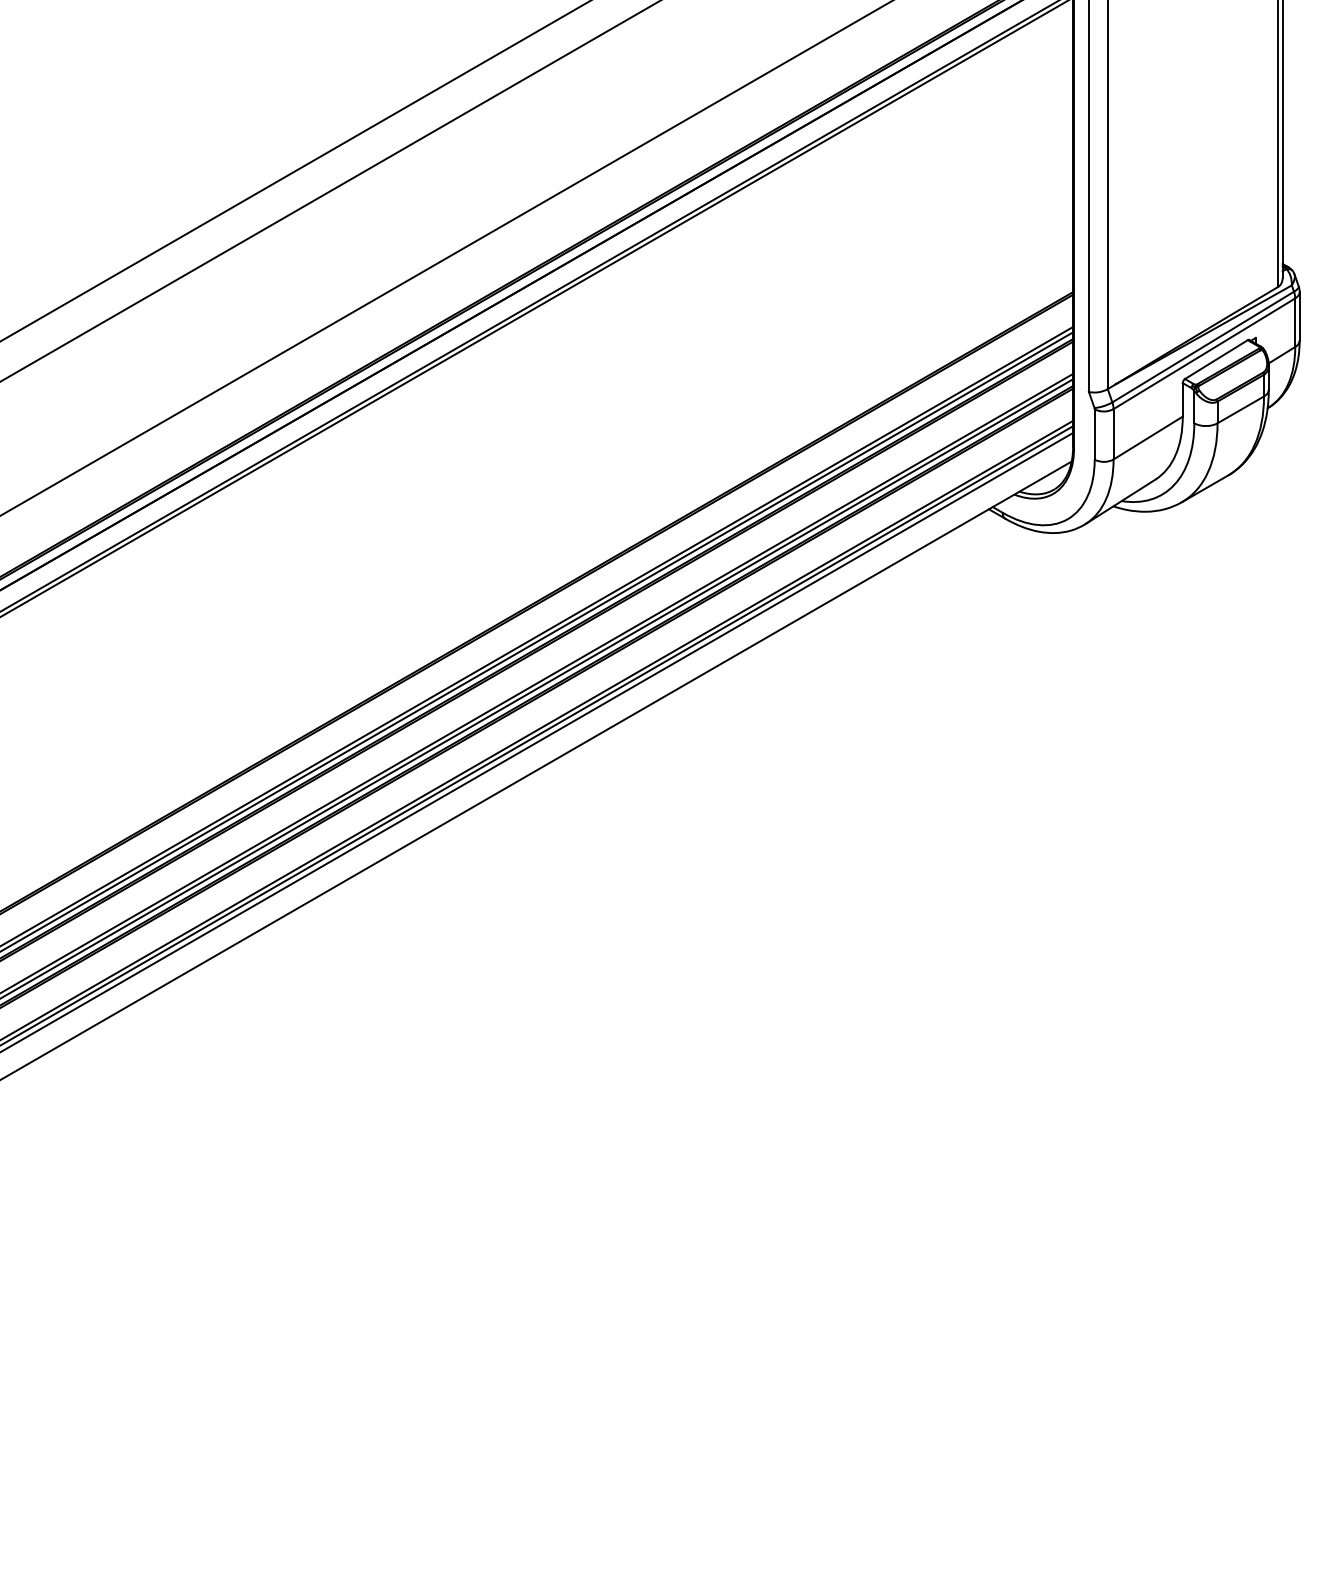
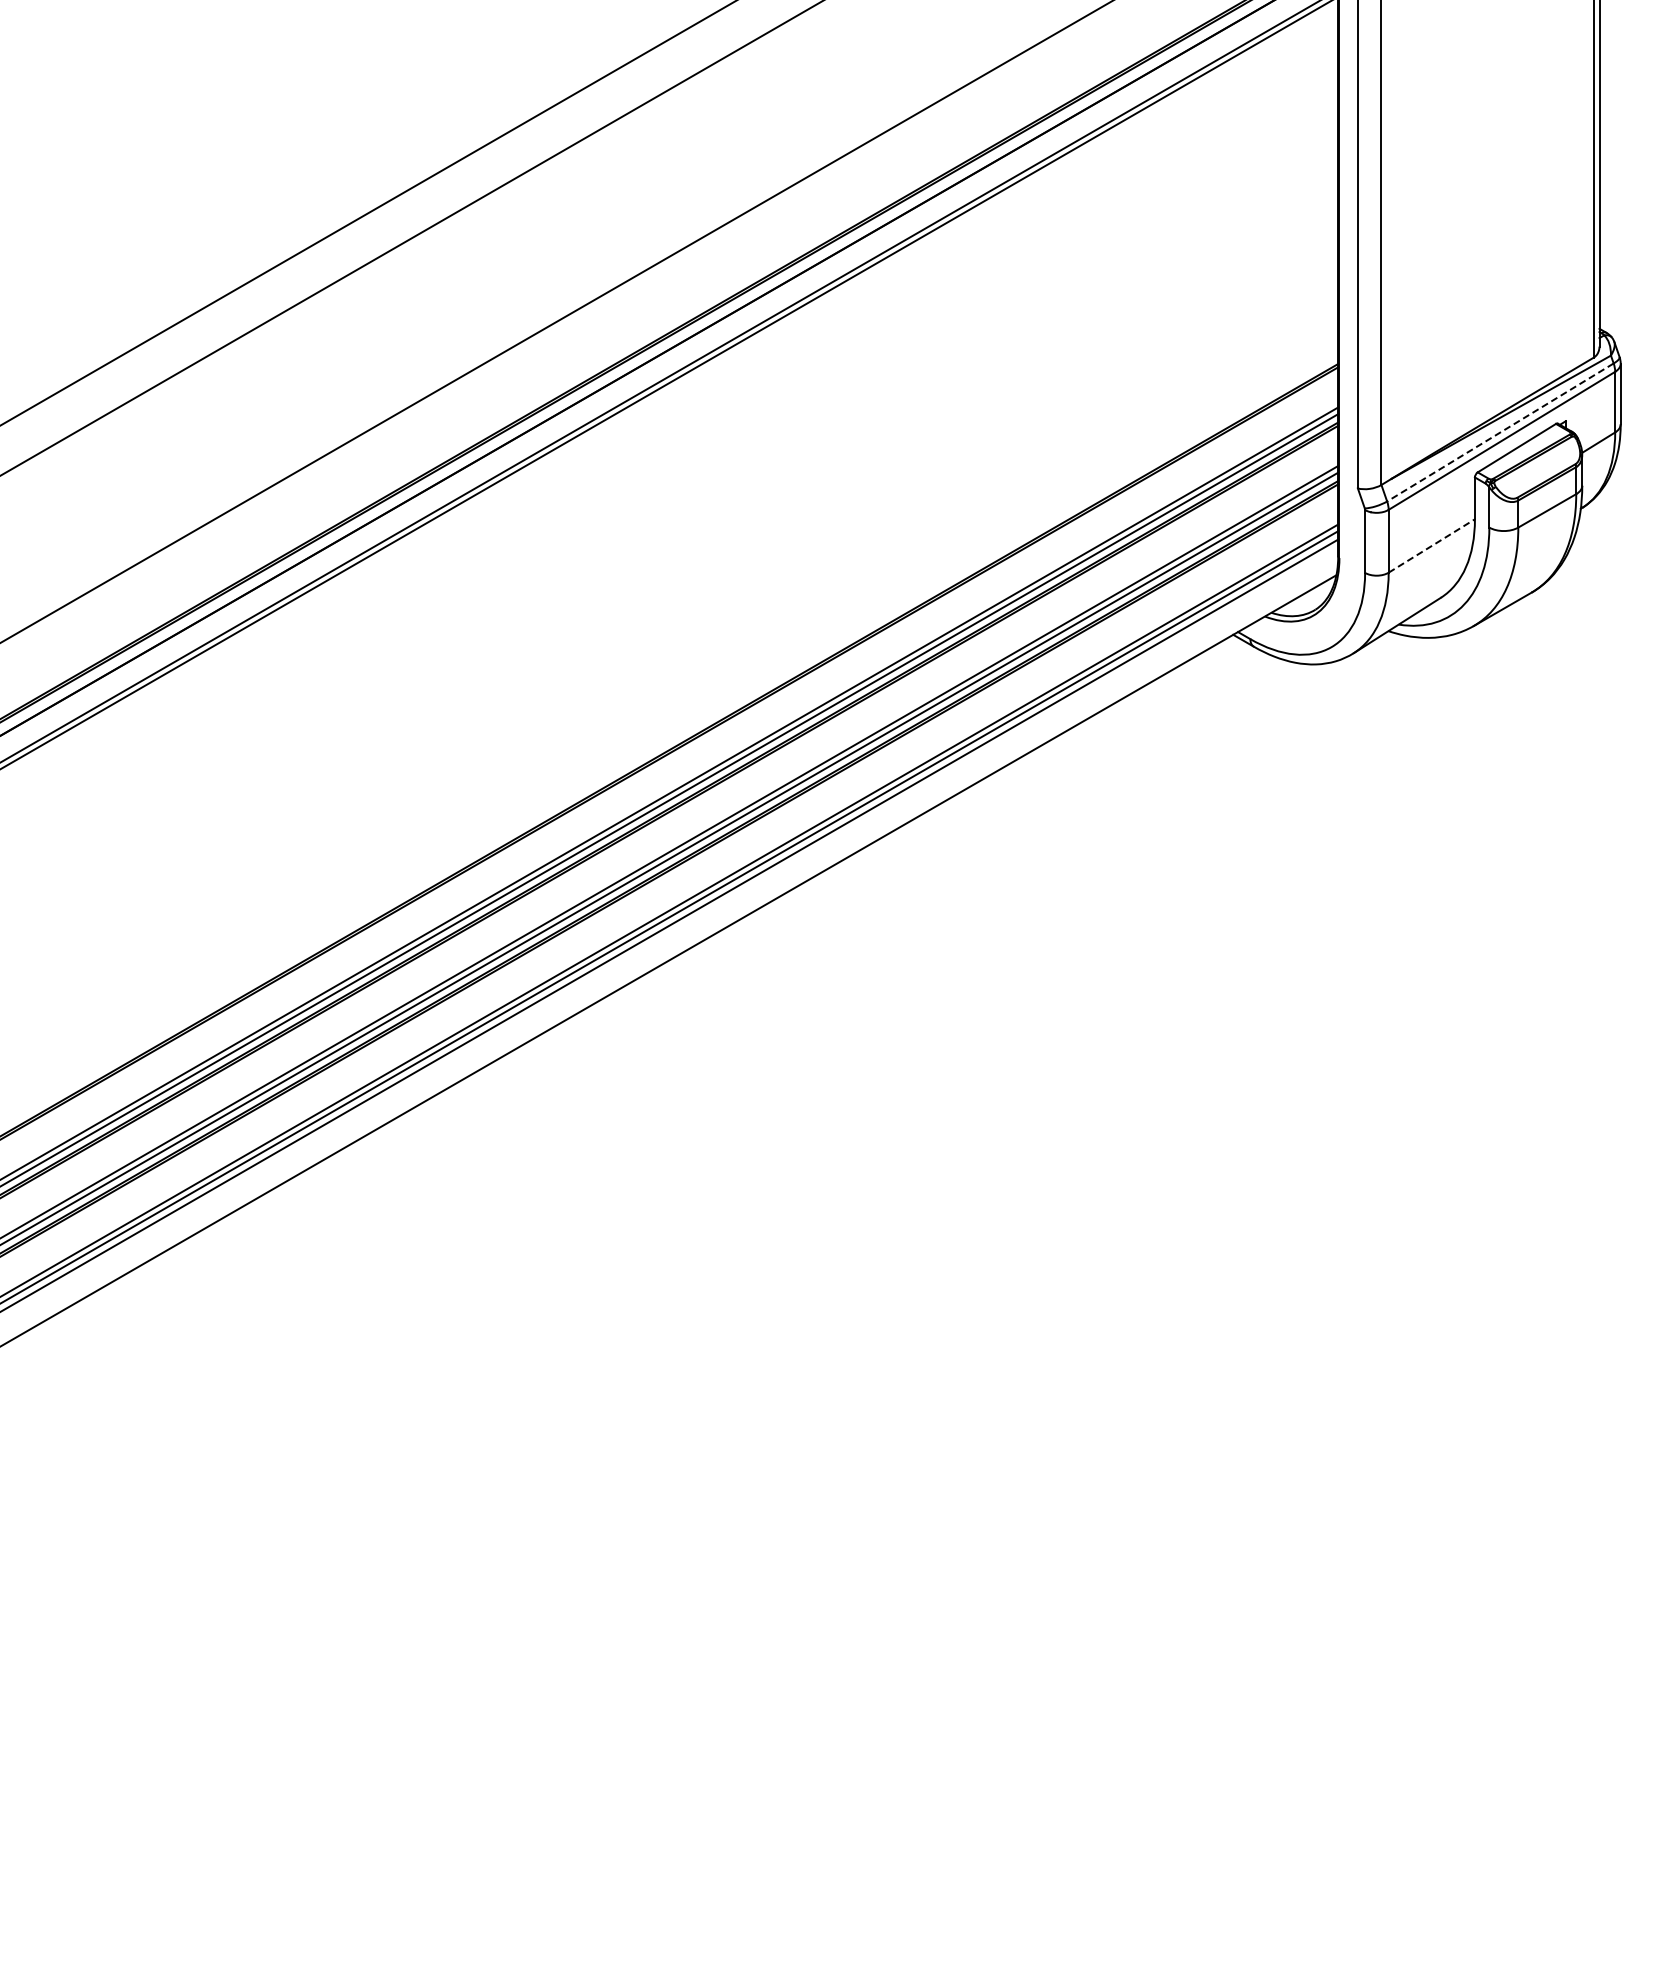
line: (1203, 347) -> (1500, 432), solid -> dashed
line: (1147, 437) -> (1431, 545), solid -> dashed

